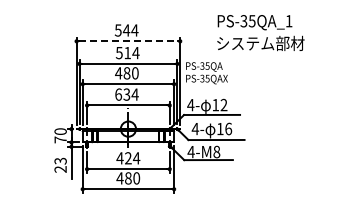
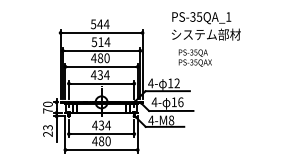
line: (128, 41) -> (101, 33), dashed -> solid
text: (206, 73) -> (194, 58), moved
text: (118, 94) -> (93, 74), 634 -> 434
text: (128, 158) -> (101, 125), 424 -> 434

